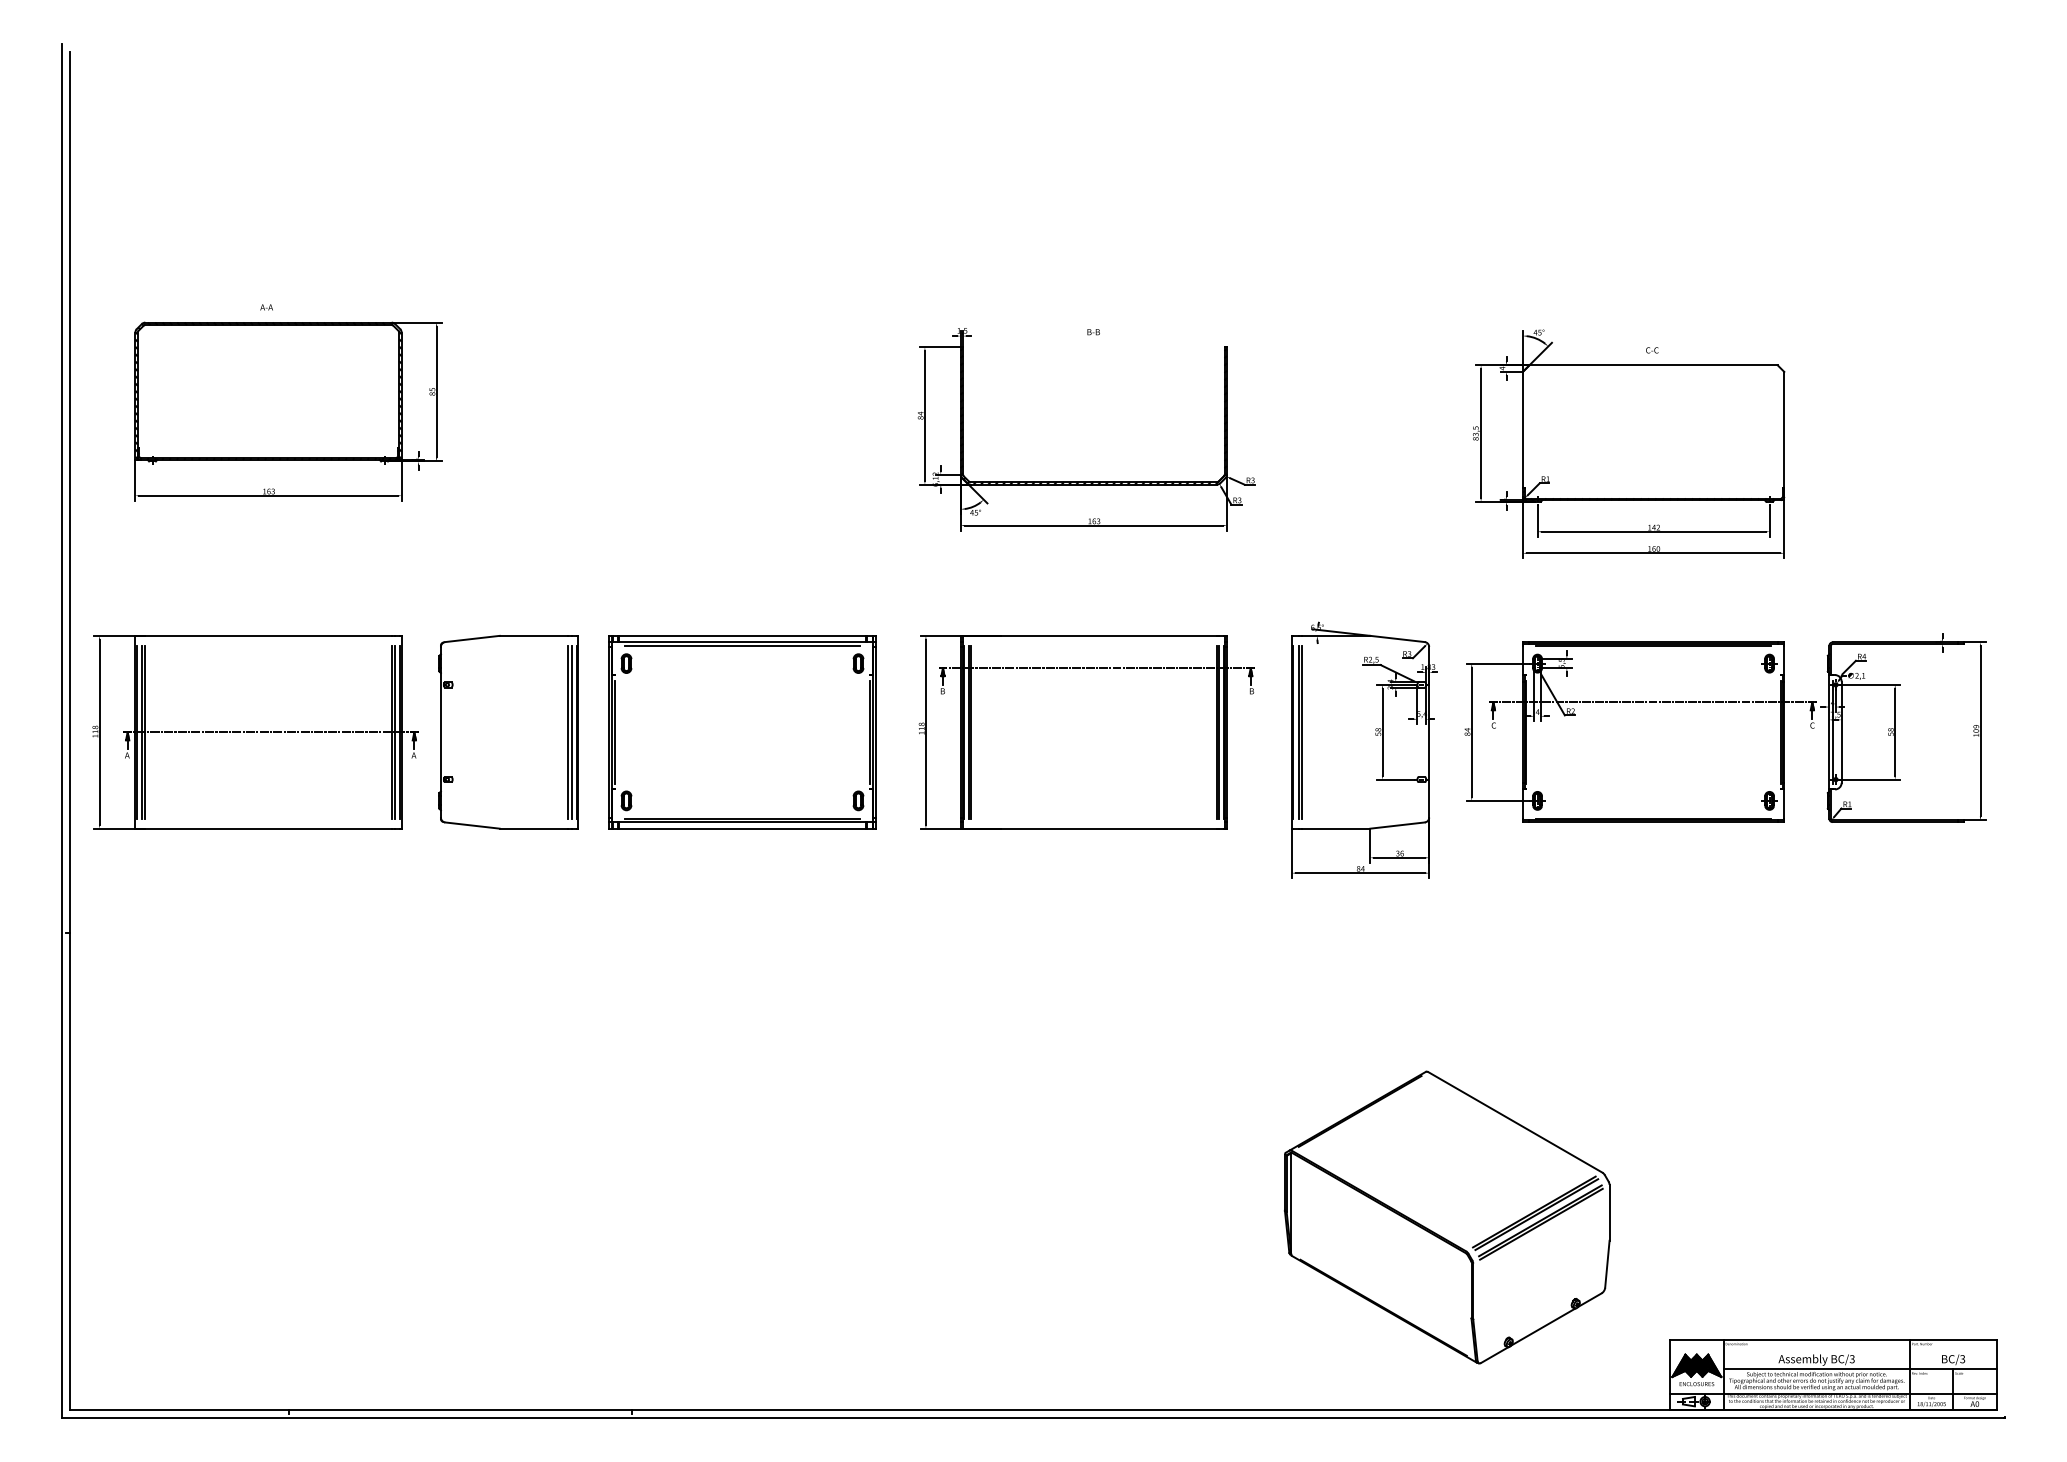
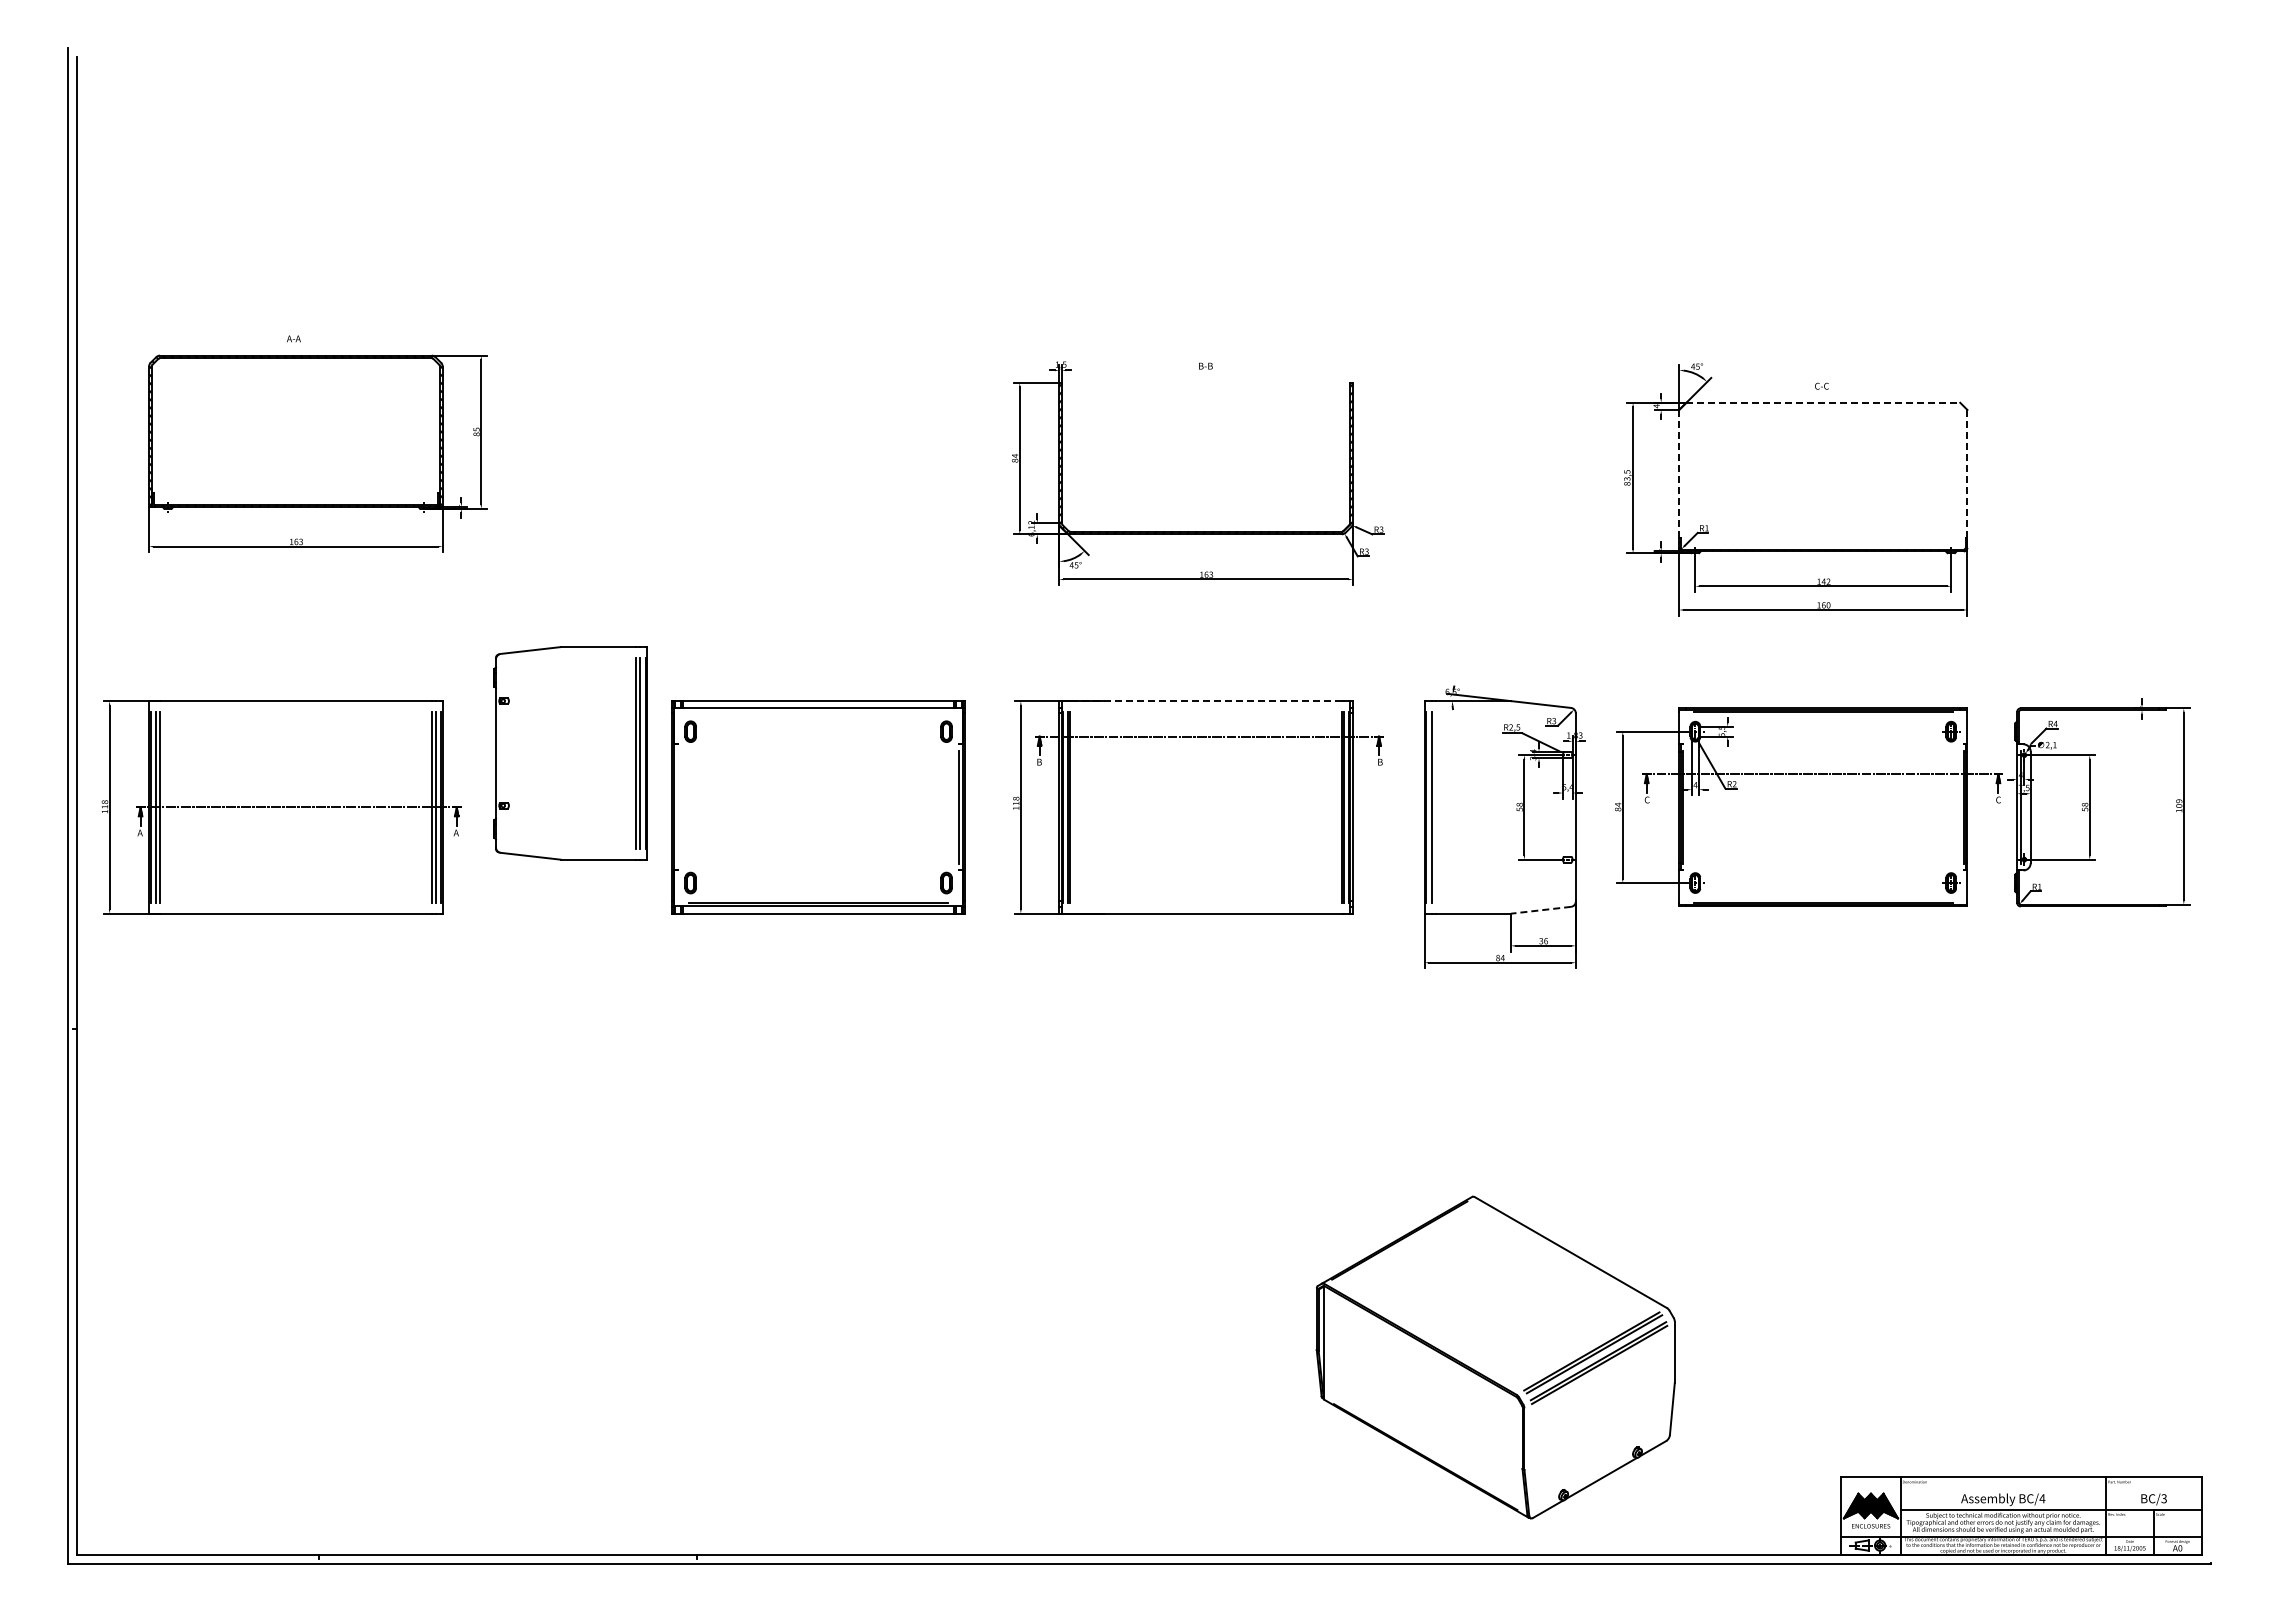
line: (1653, 365) -> (1823, 402), solid -> dashed
line: (1523, 429) -> (1679, 473), solid -> dashed
line: (1784, 429) -> (1967, 473), solid -> dashed
line: (1094, 636) -> (1206, 701), solid -> dashed
line: (742, 645) -> (818, 711), removed
part: (508, 732) -> (570, 753), moved
line: (615, 732) -> (678, 807), removed
line: (1301, 732) -> (1435, 807), removed
line: (1397, 825) -> (1540, 910), solid -> dashed
part: (1447, 1217) -> (1495, 1357), moved
text: (1852, 1358) -> (2042, 1498), BC/3 -> BC/4

